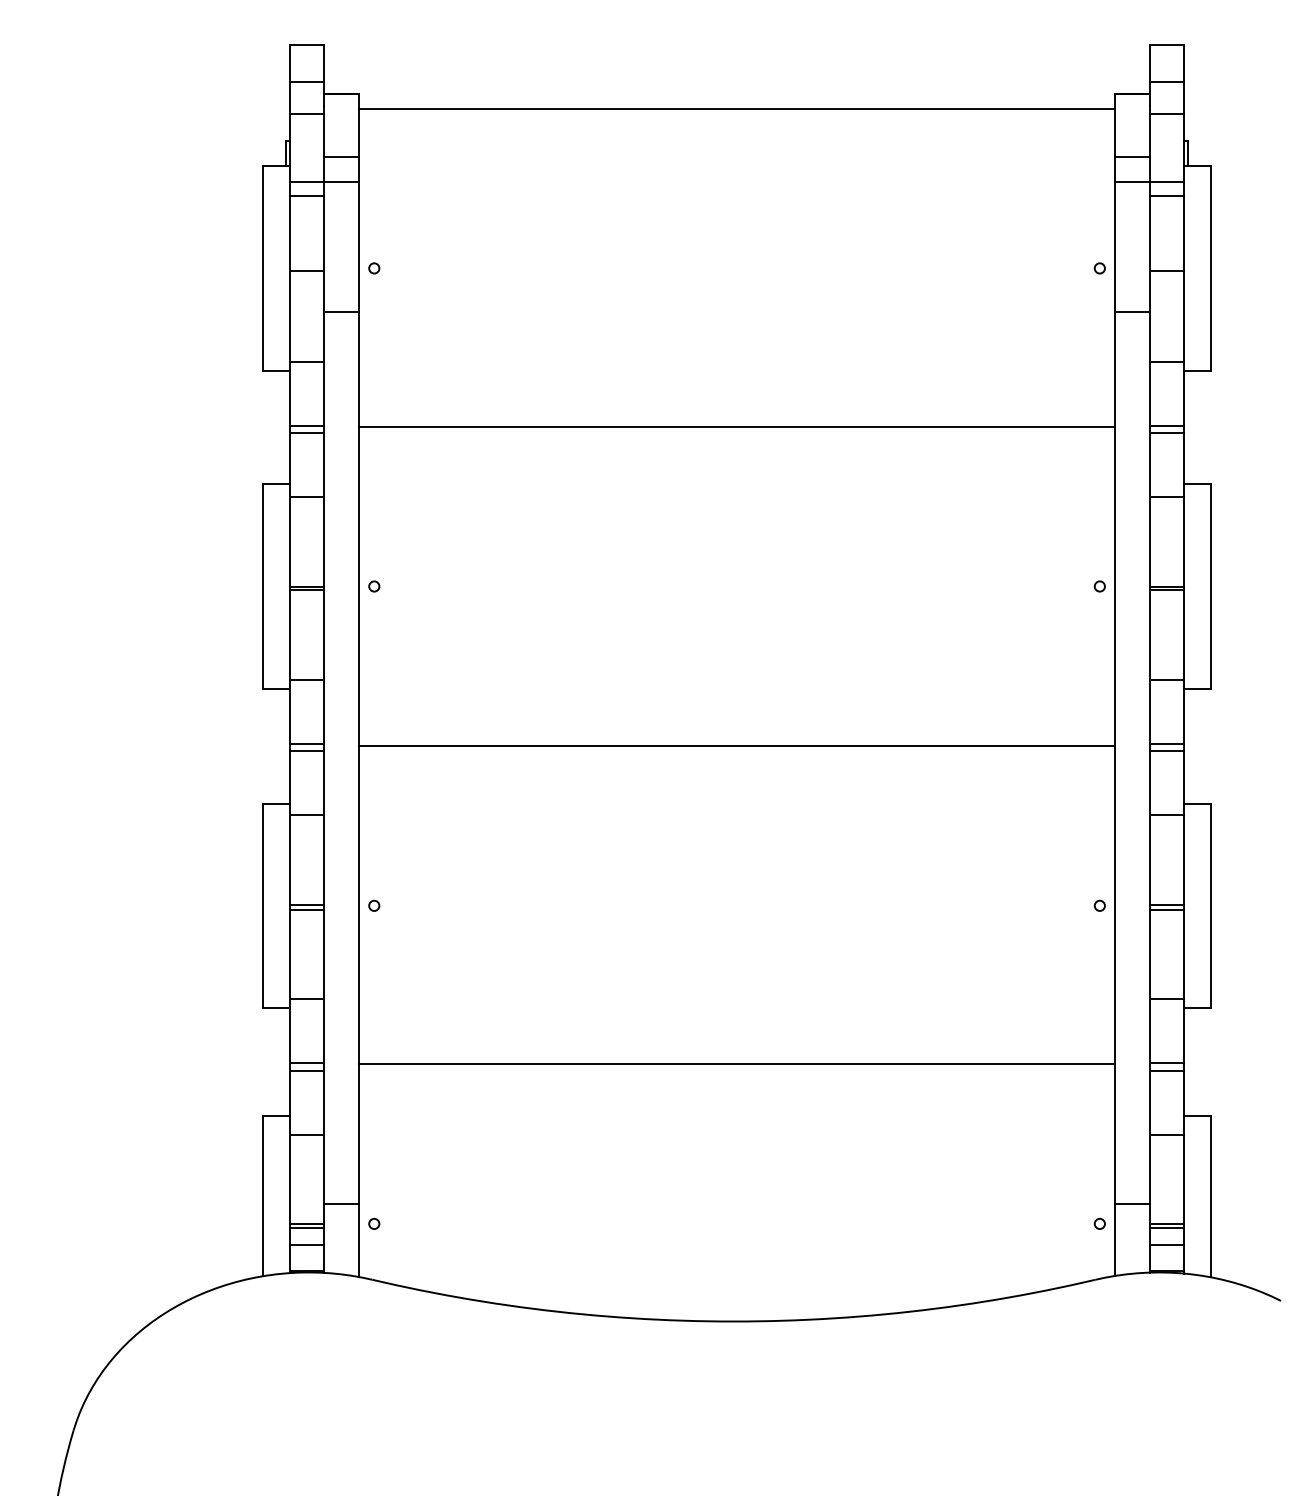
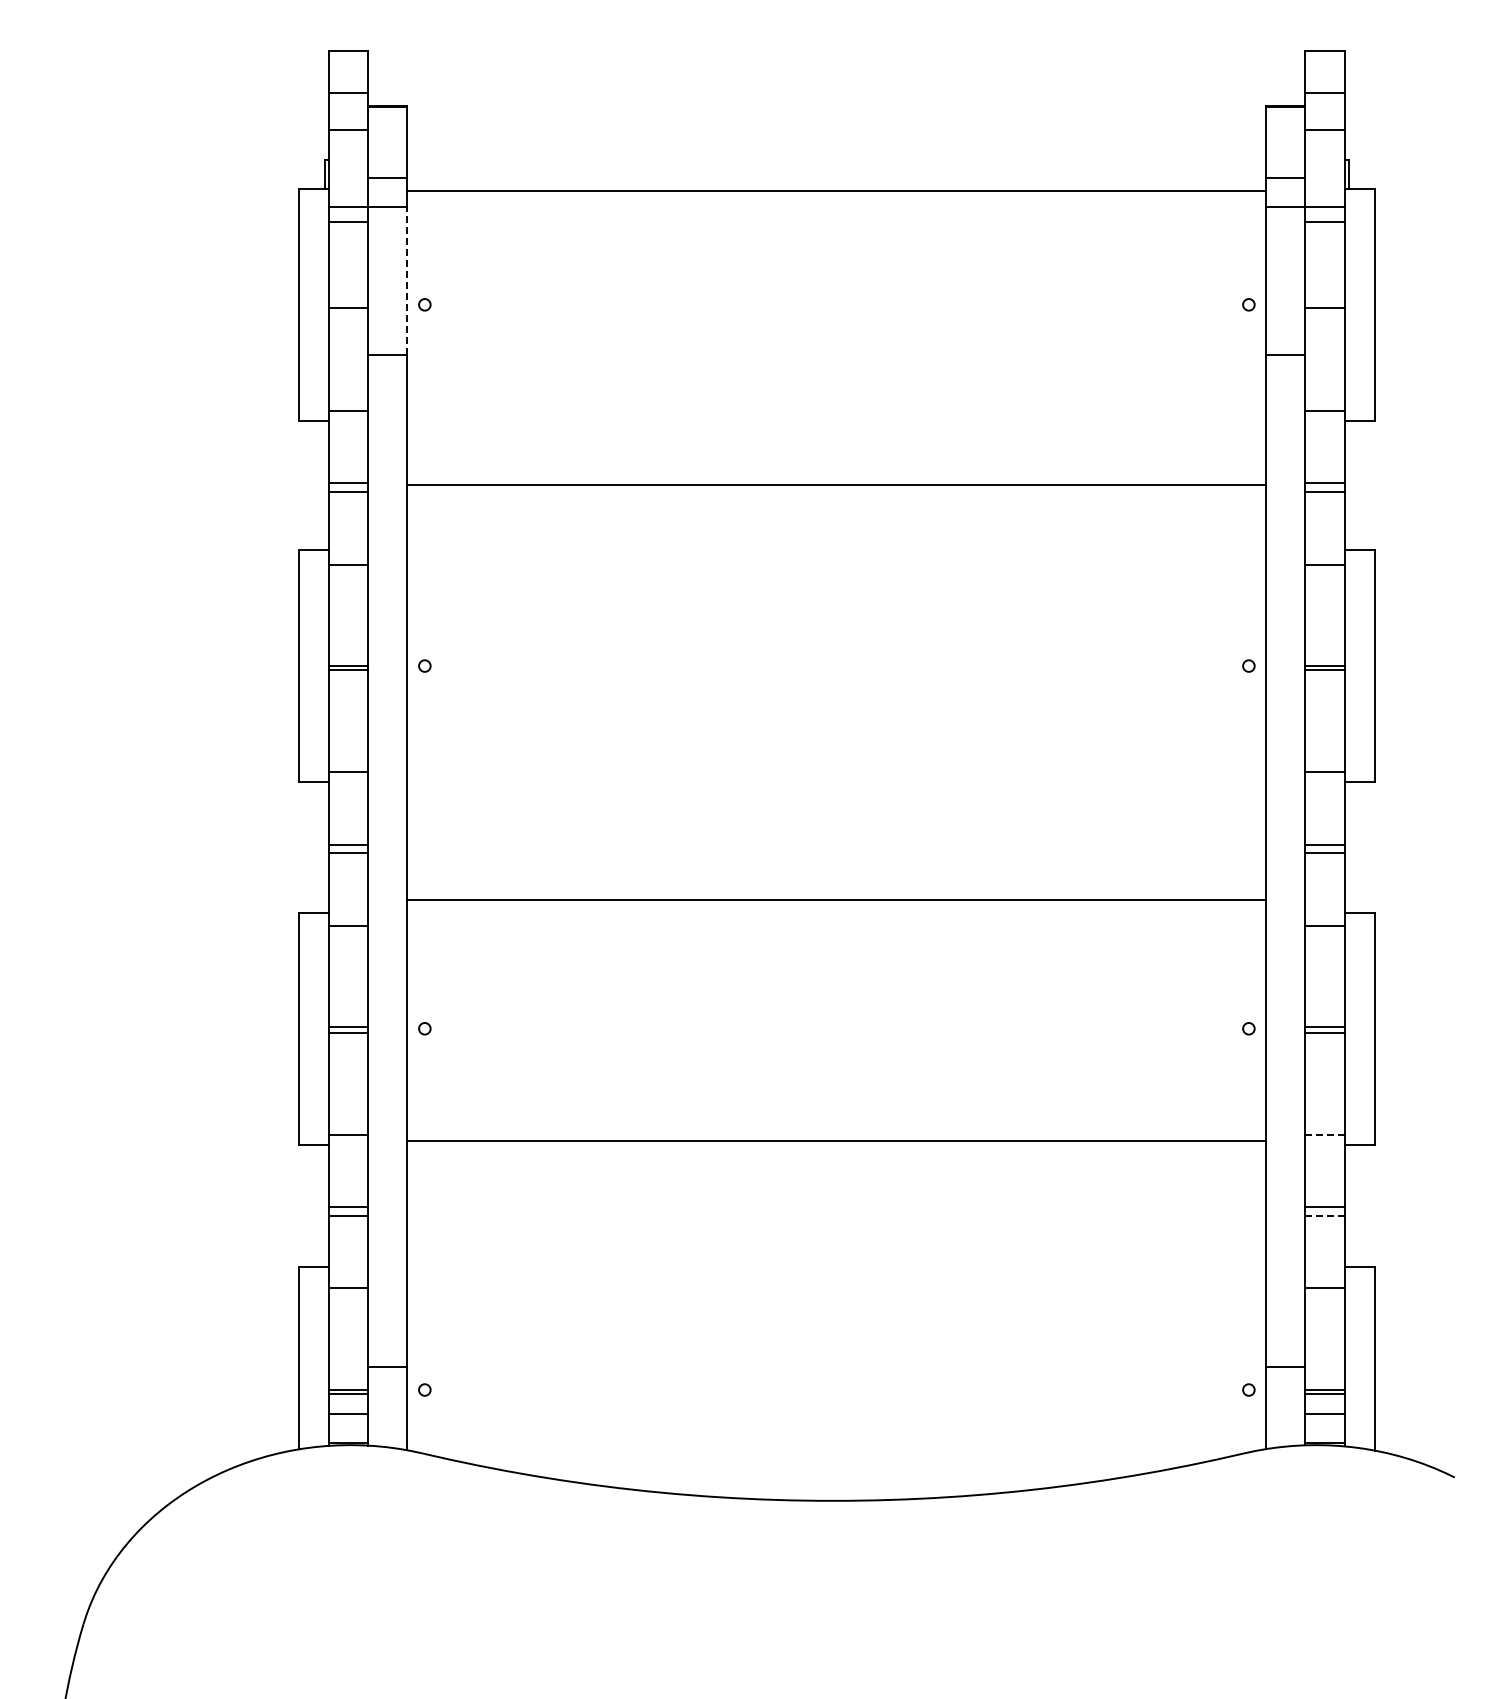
line: (736, 108) -> (836, 191), moved
line: (359, 246) -> (407, 280), solid -> dashed
line: (736, 746) -> (836, 900), moved
line: (1167, 998) -> (1325, 1134), solid -> dashed
line: (736, 1064) -> (836, 1140), moved
line: (1167, 1070) -> (1325, 1215), solid -> dashed

